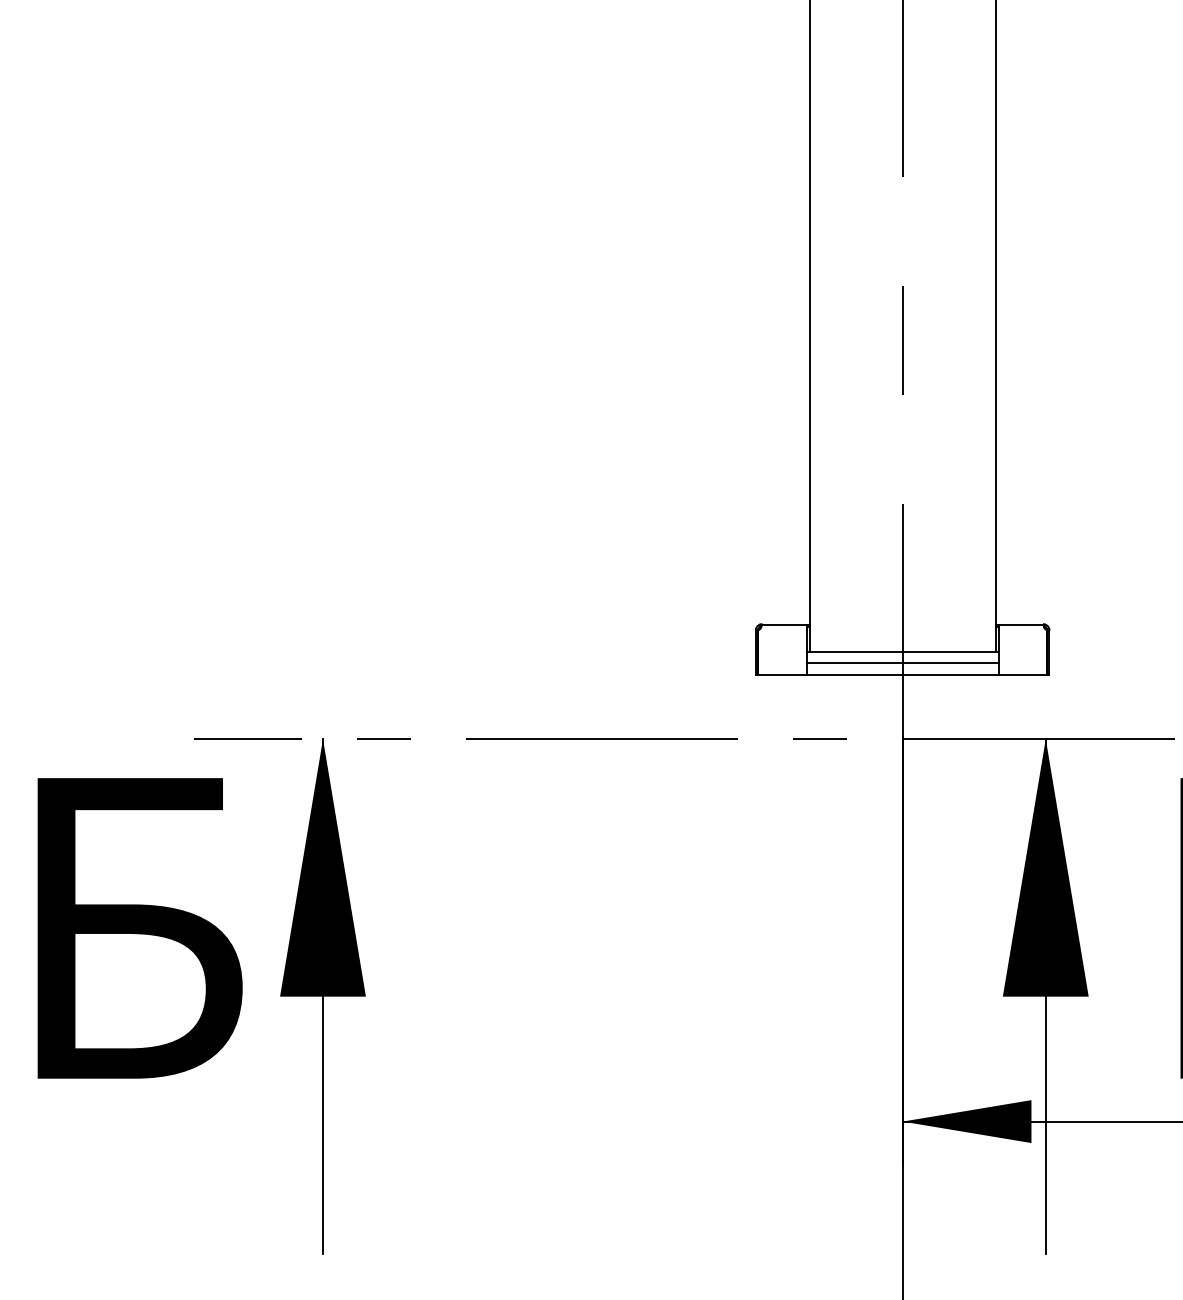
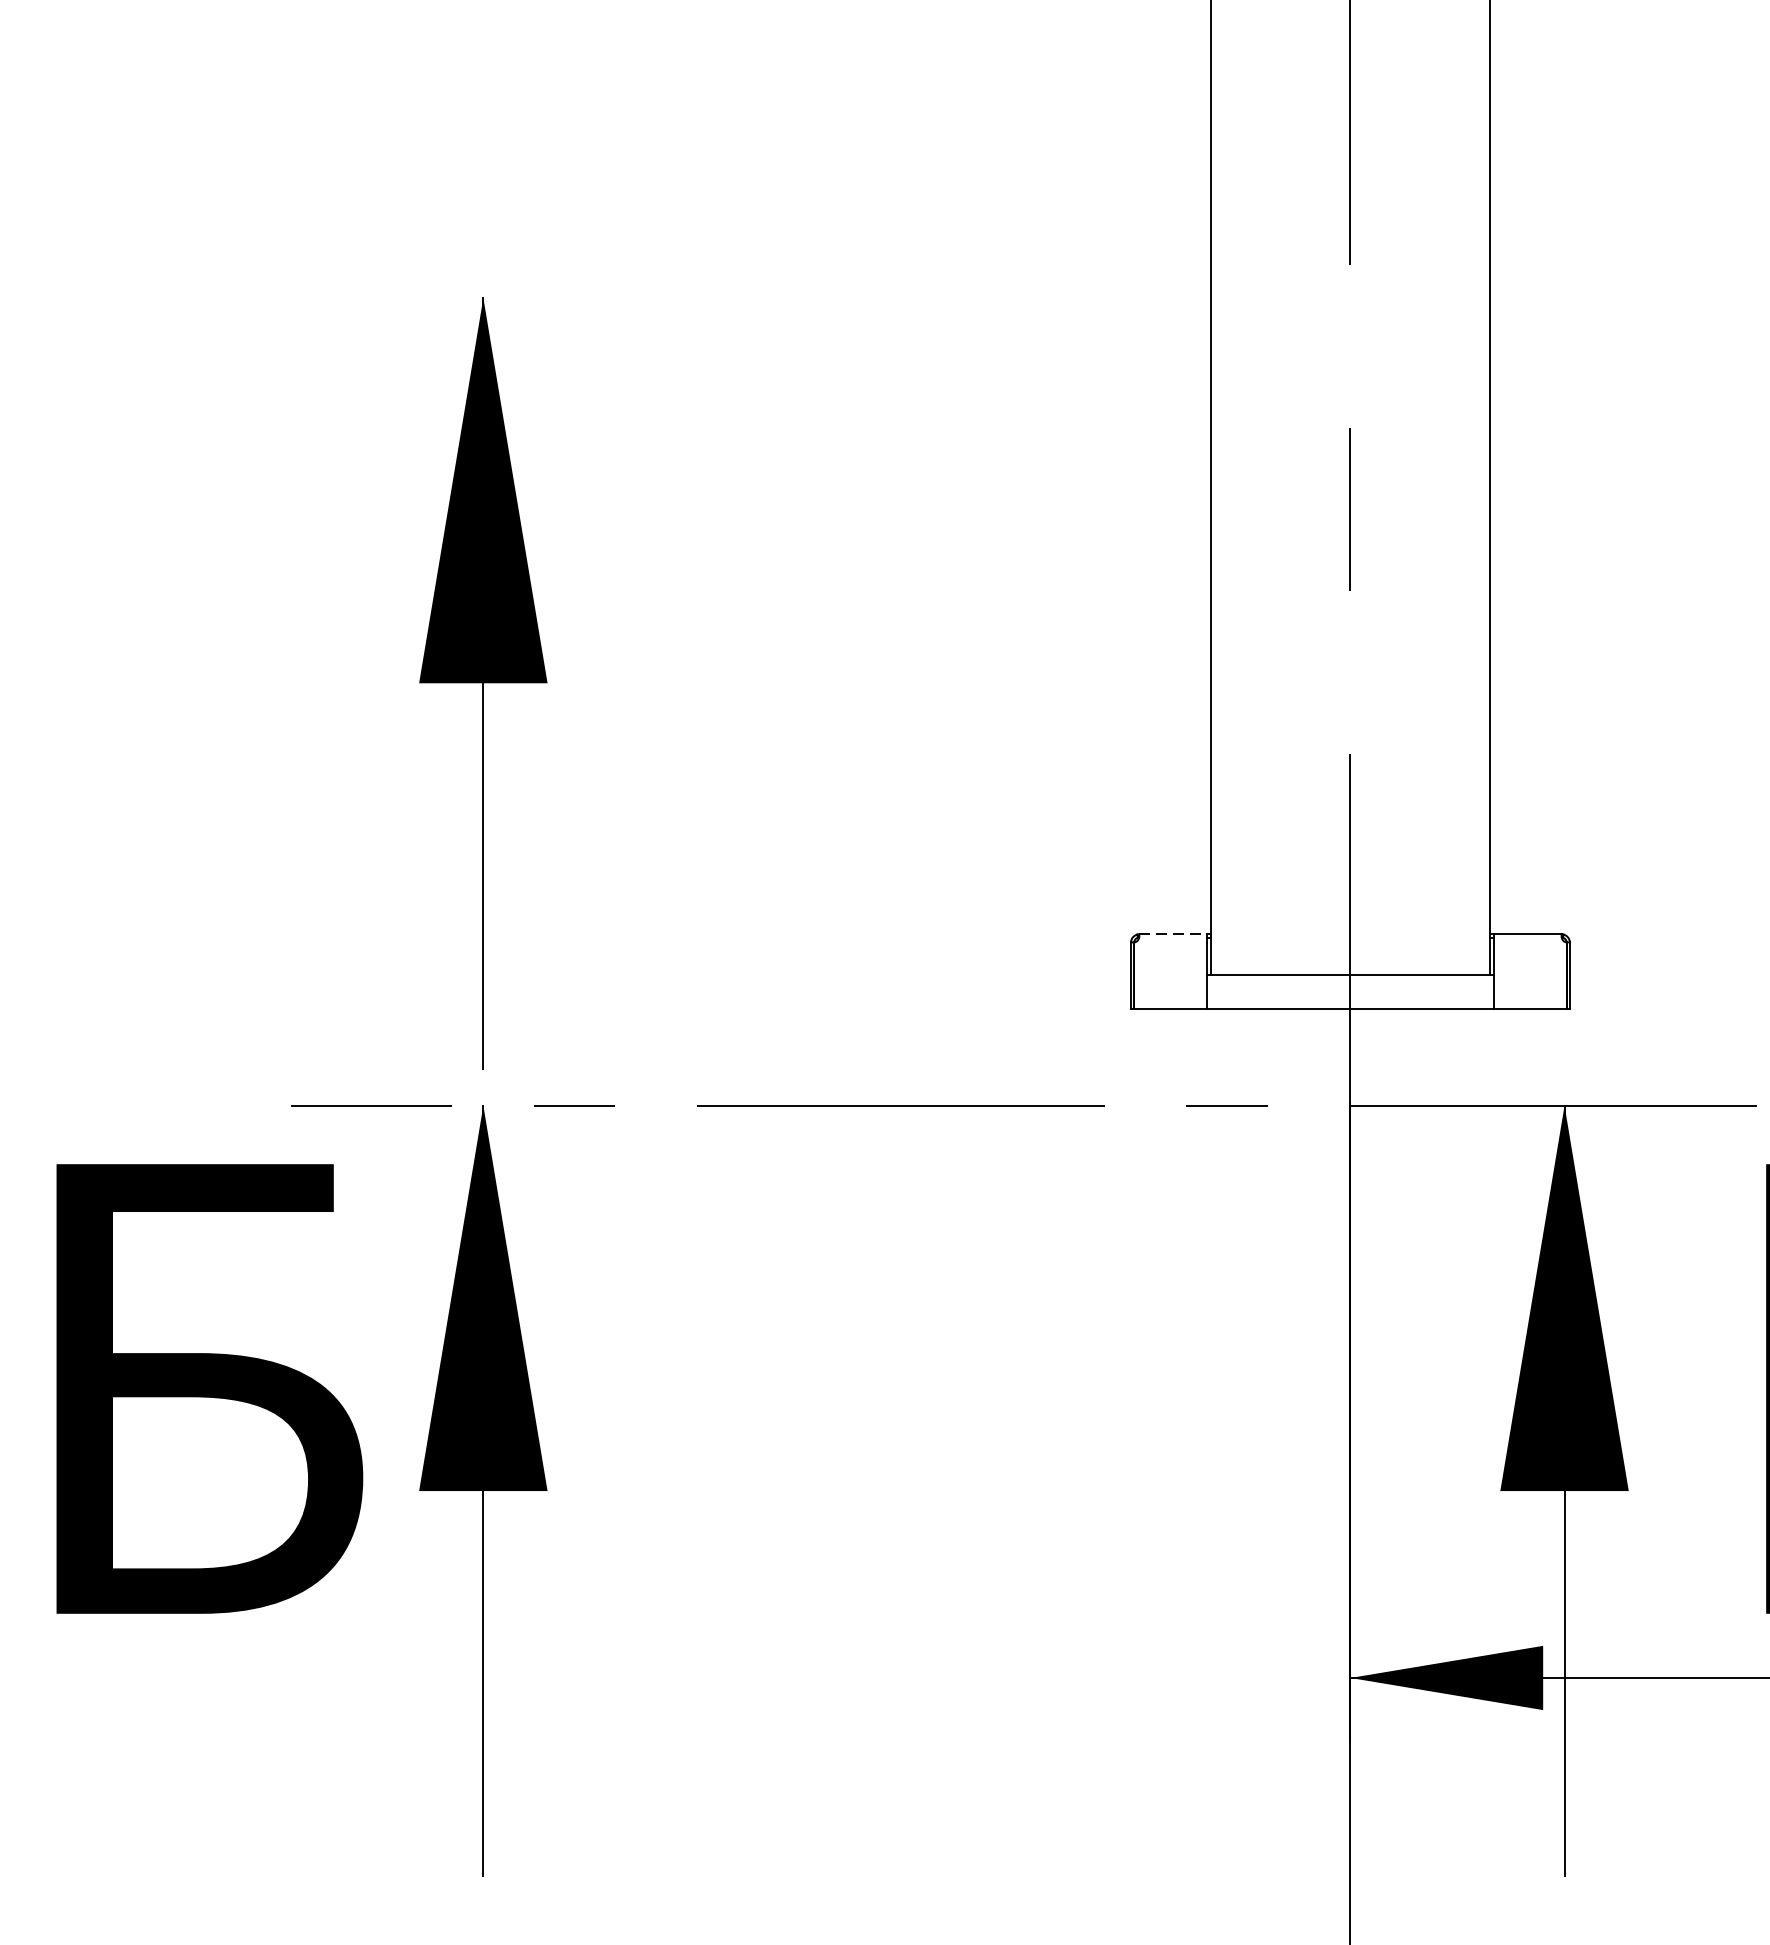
part: (322, 456) -> (482, 683), added
line: (784, 624) -> (1173, 934), solid -> dashed
line: (902, 663) -> (1350, 992), removed

